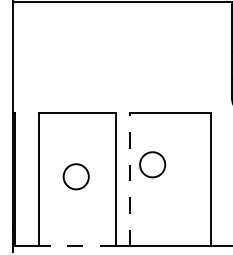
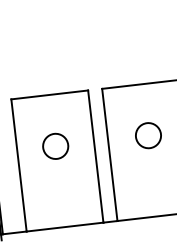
circle: (152, 164) -> (148, 135), moved
circle: (75, 176) -> (54, 146), moved
line: (130, 179) -> (110, 154), dashed -> solid
line: (77, 246) -> (65, 227), dashed -> solid

